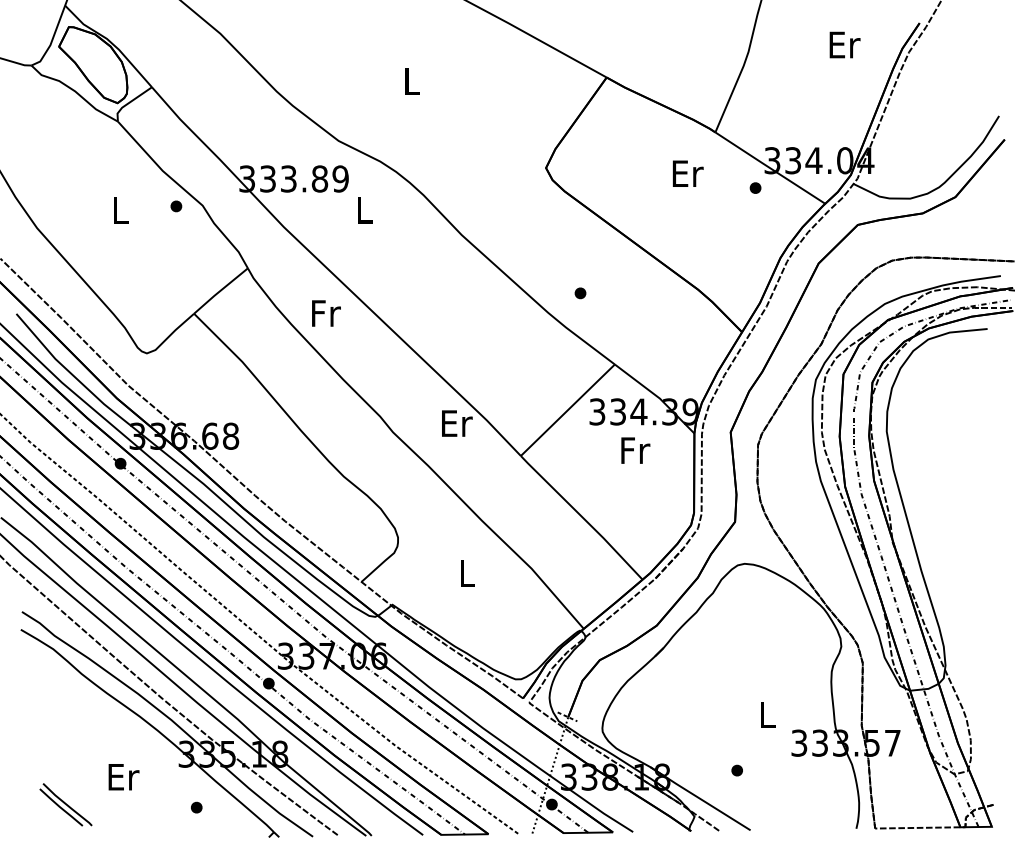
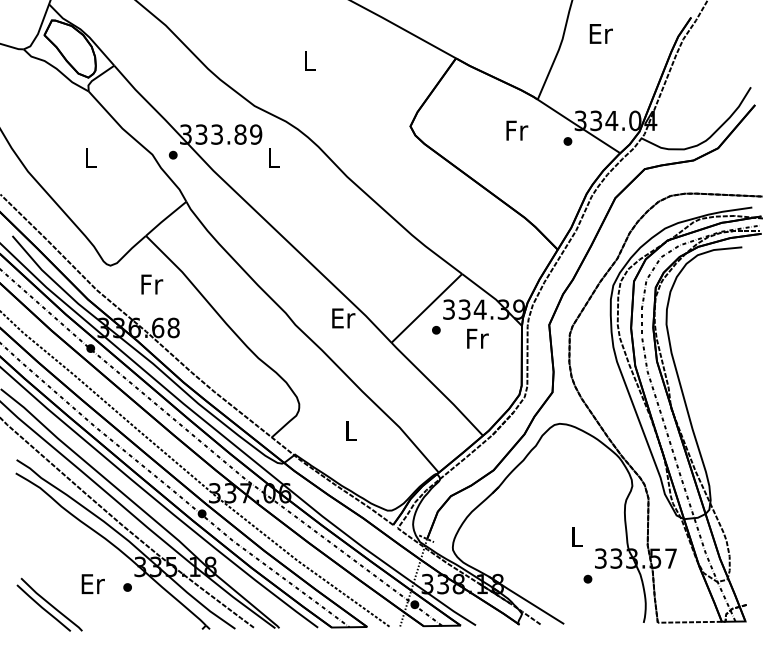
text: (844, 44) -> (600, 33), moved
text: (687, 173) -> (516, 130), Er -> Fr
part: (176, 206) -> (173, 155), moved
part: (580, 293) -> (436, 330), moved
text: (326, 313) -> (152, 284), moved
part: (736, 770) -> (587, 579), moved
part: (65, 804) -> (49, 604), size x1.67
part: (196, 807) -> (127, 587), moved

